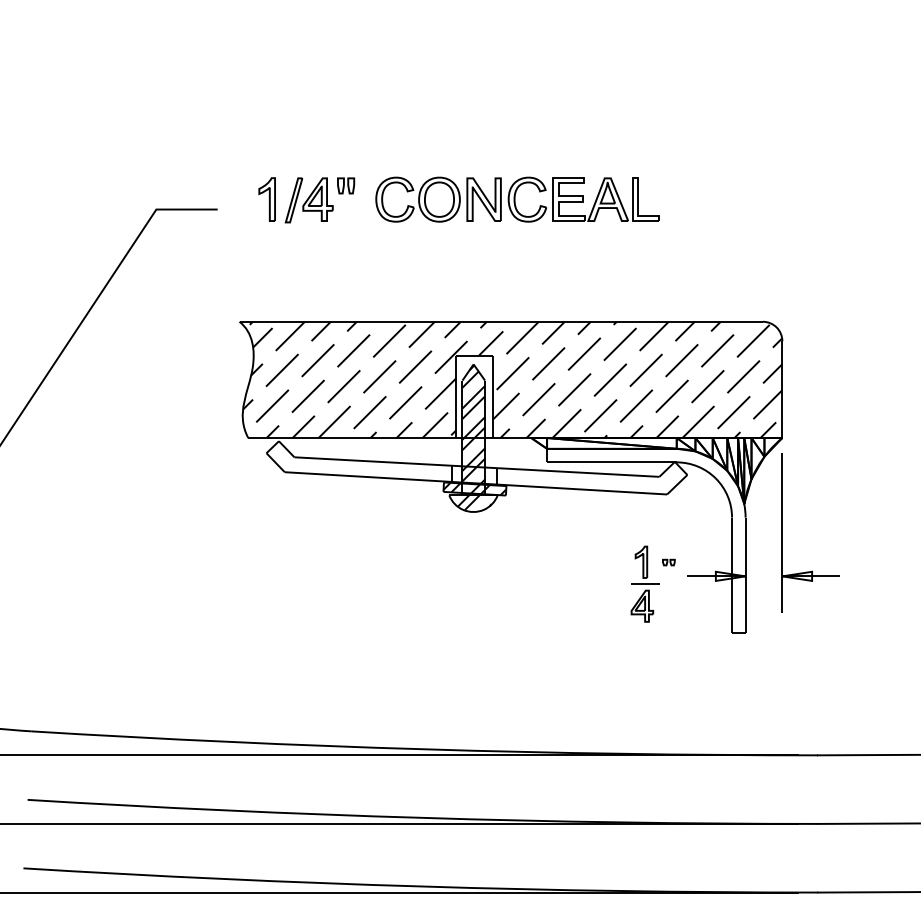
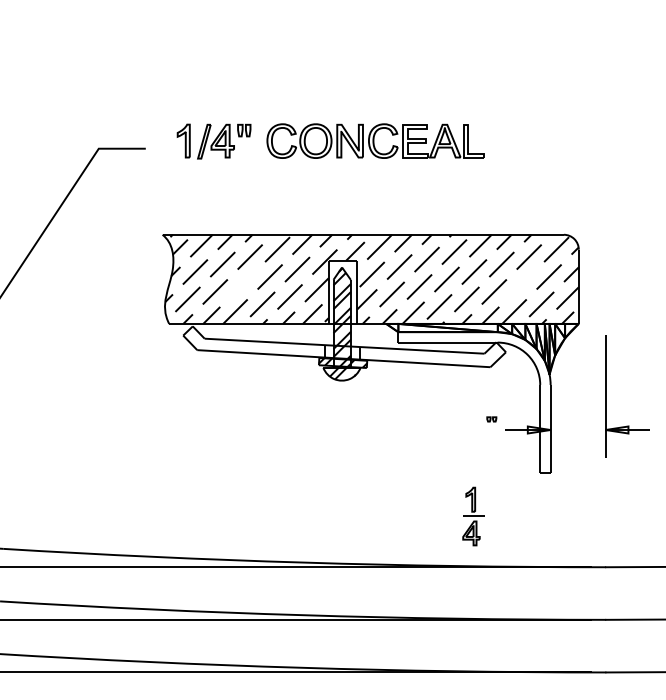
line: (343, 386) -> (242, 284), removed
line: (707, 386) -> (521, 284), removed
part: (782, 532) -> (605, 396), moved
part: (644, 583) -> (473, 515), moved

